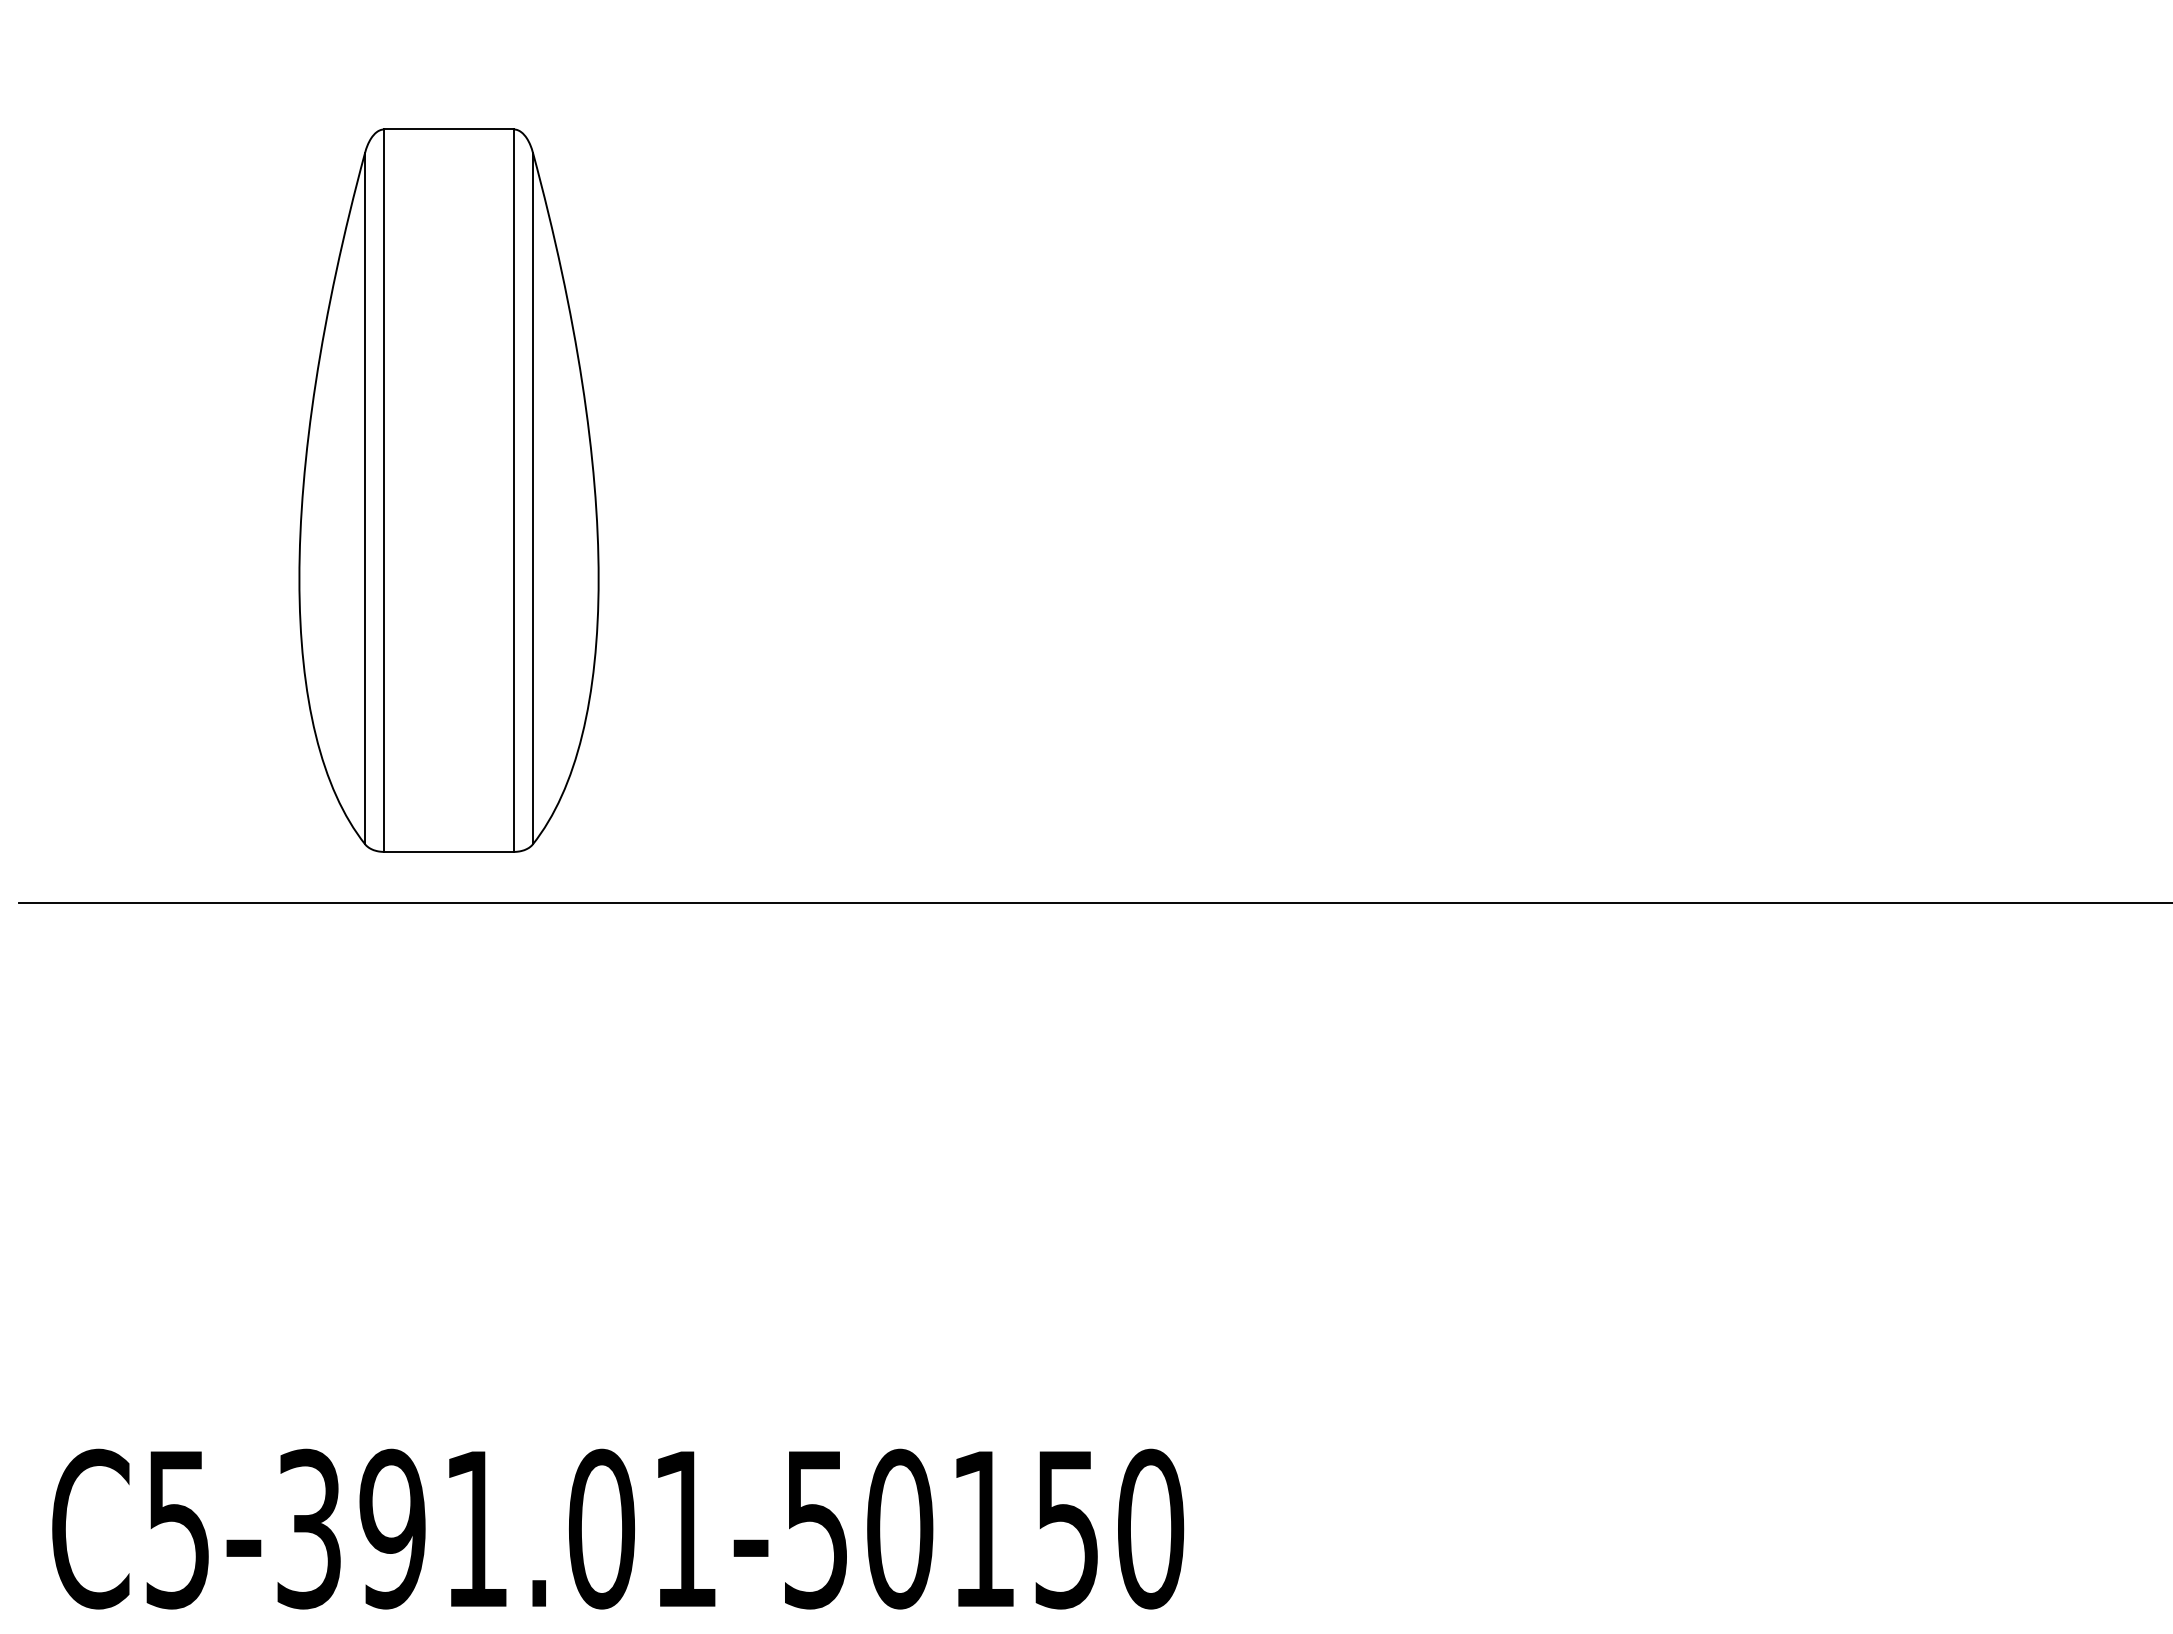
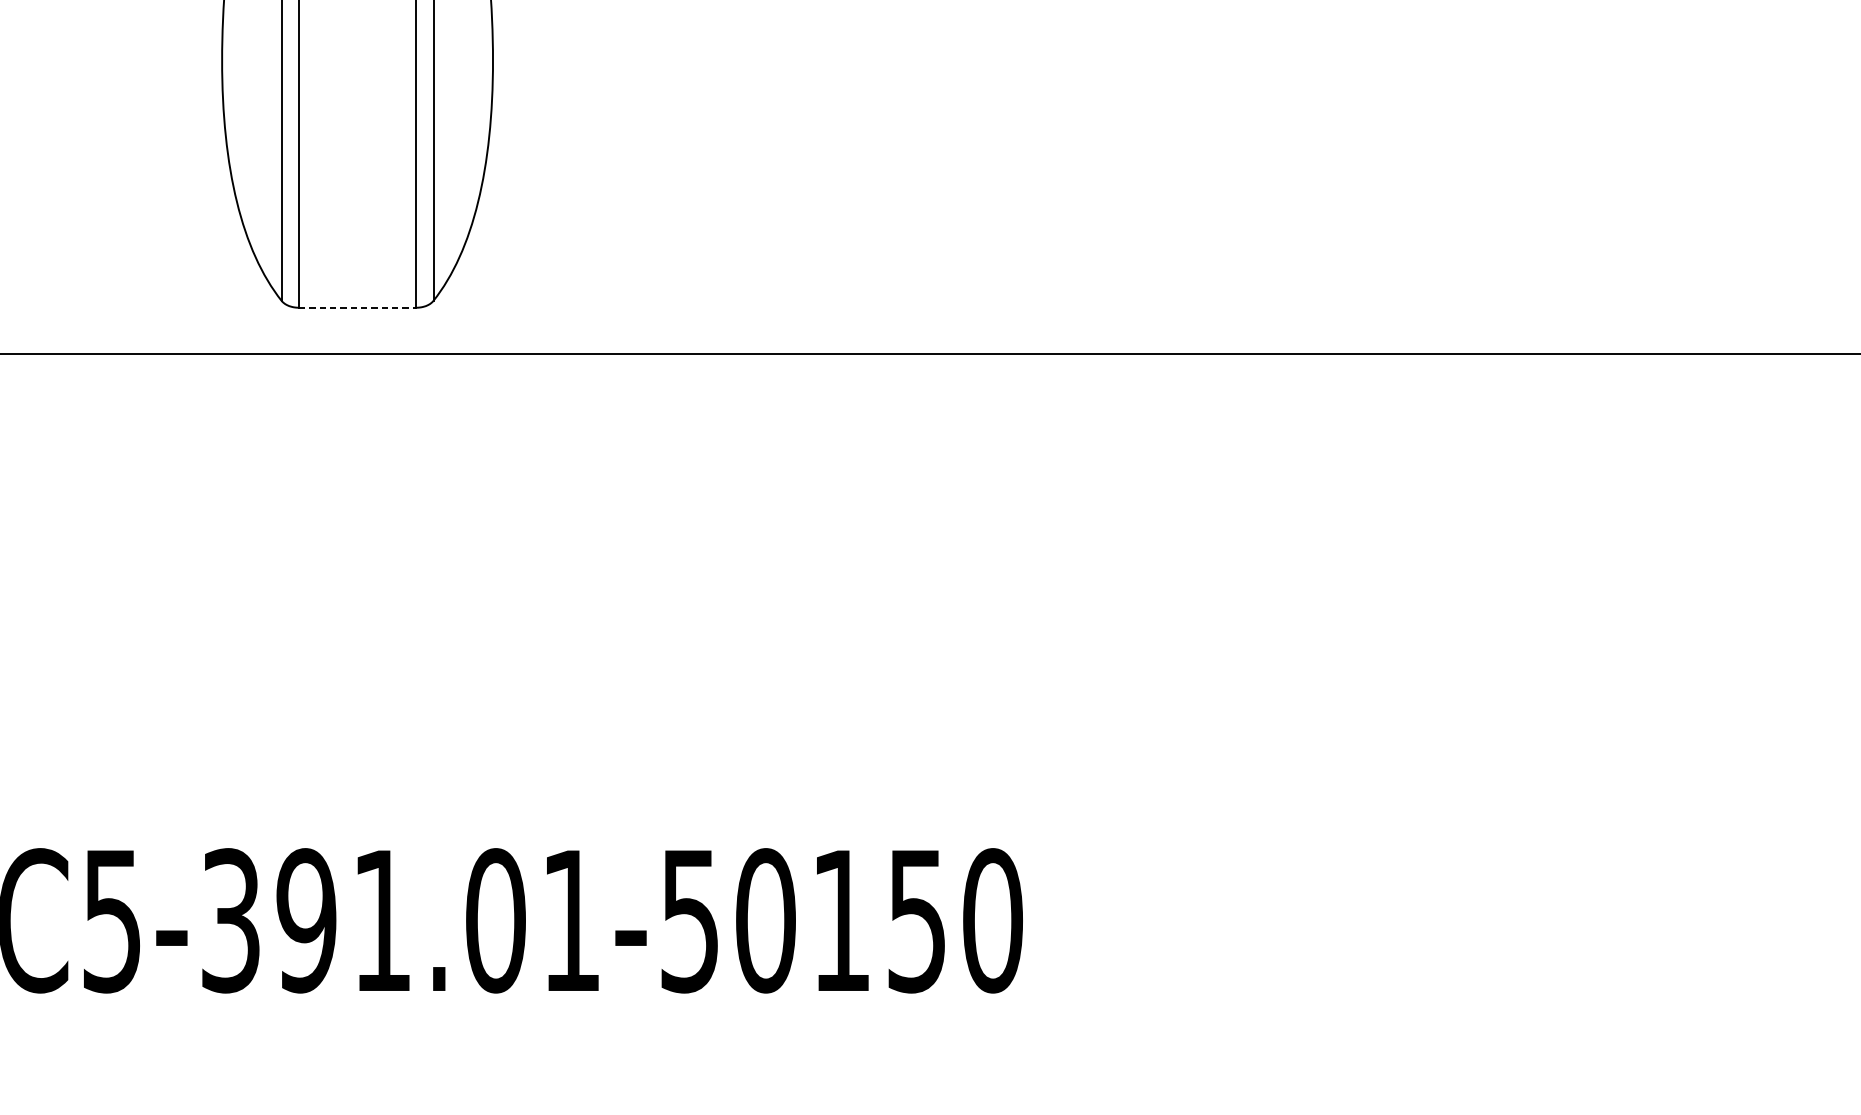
line: (449, 851) -> (357, 307), solid -> dashed

